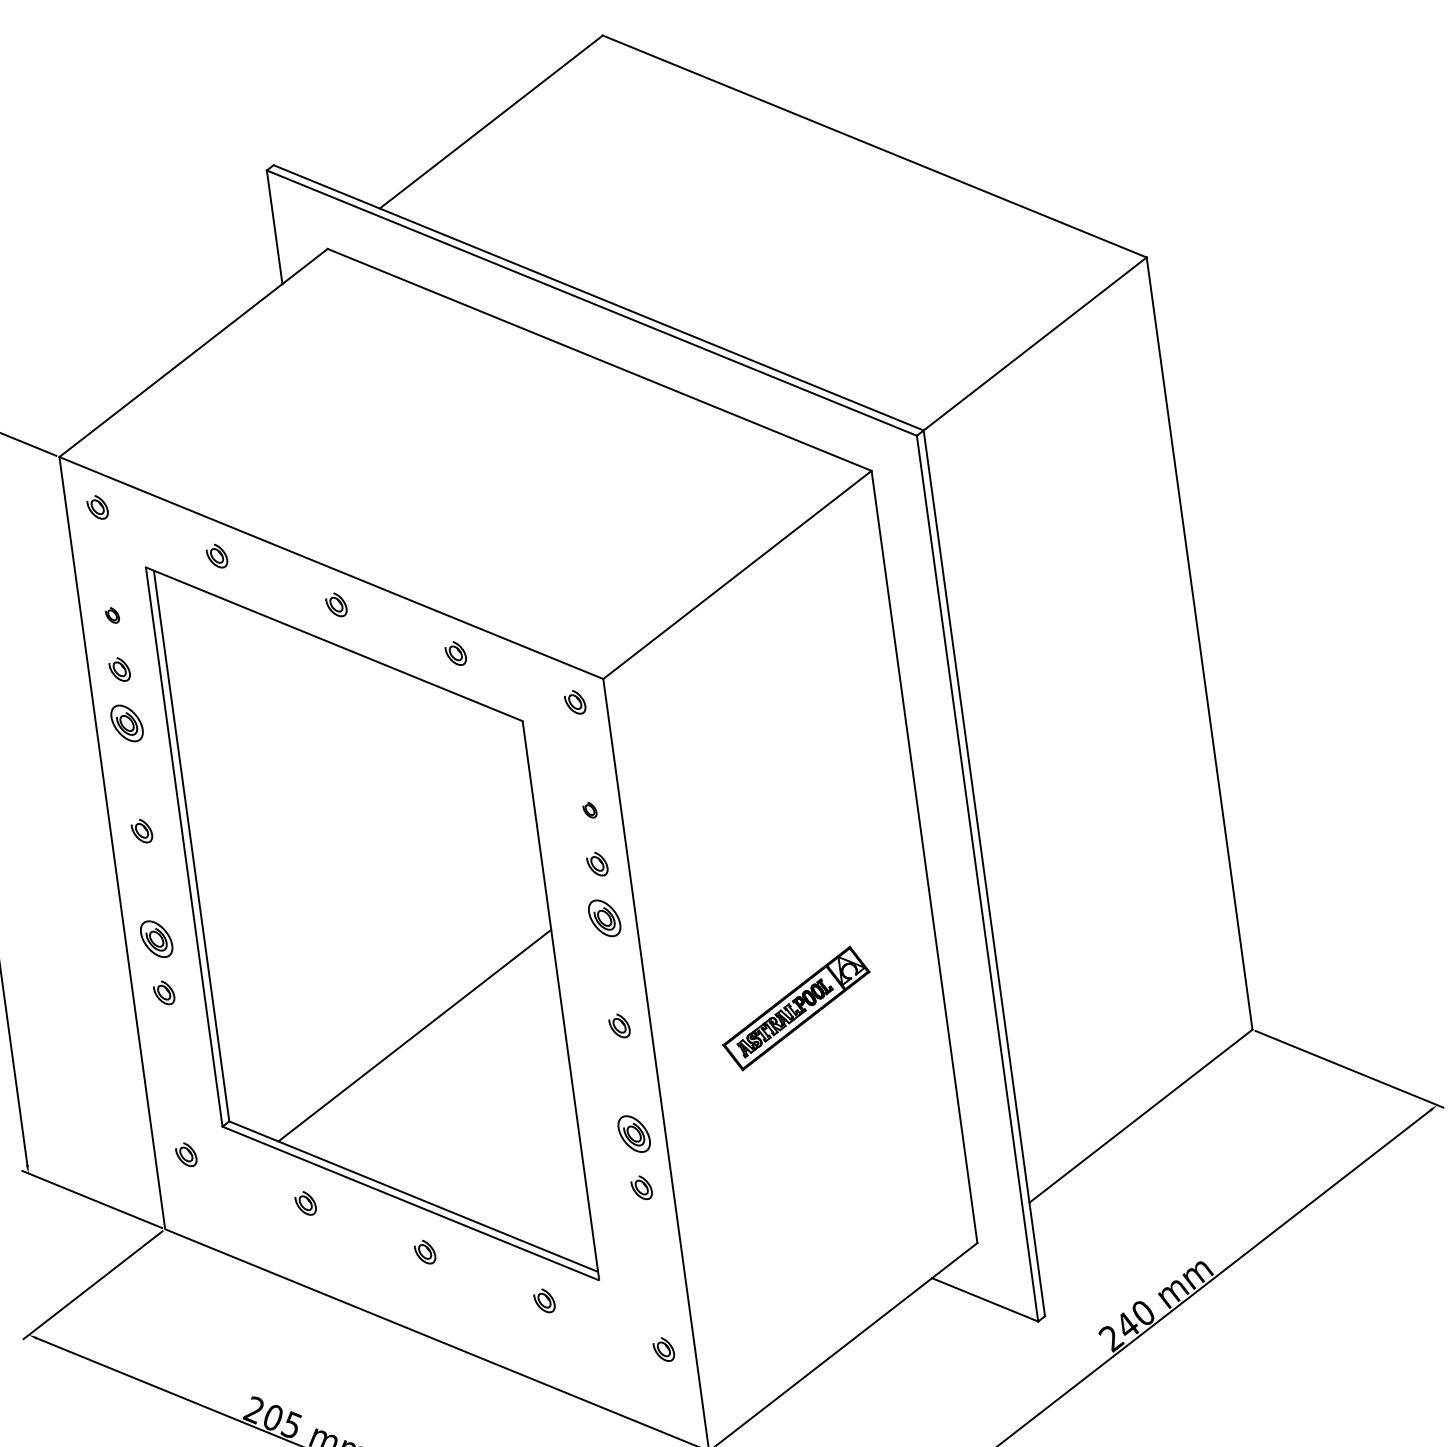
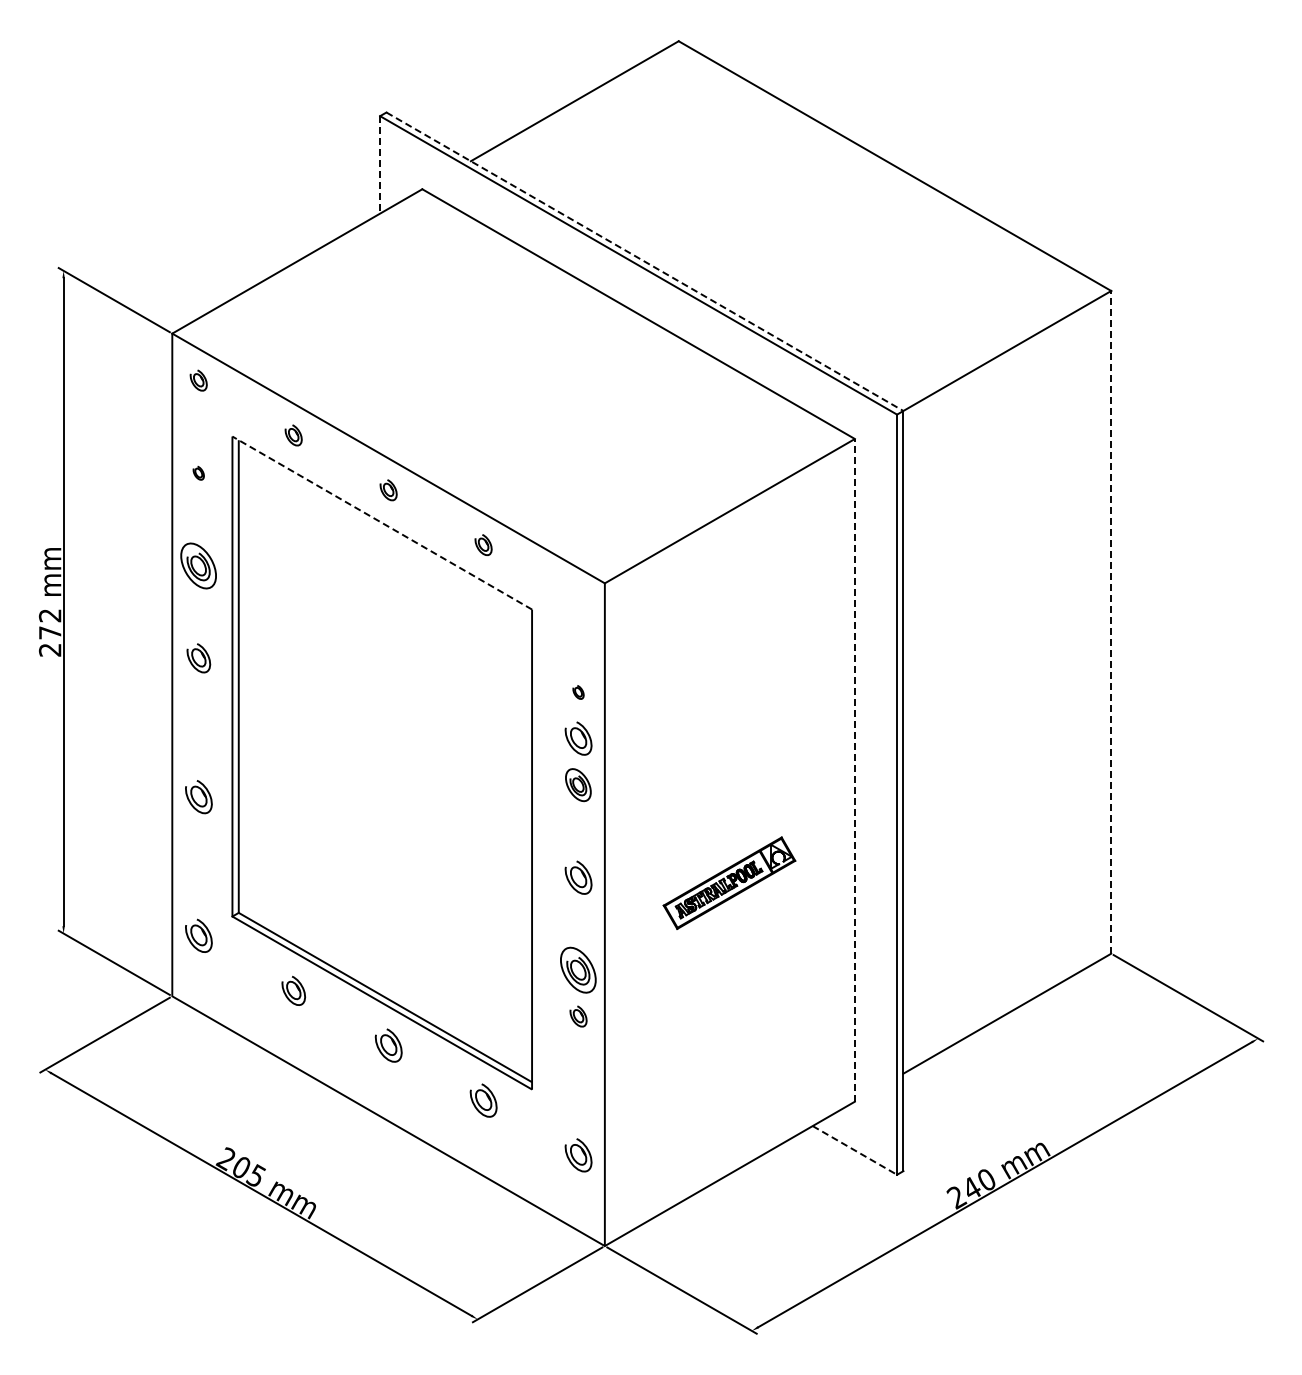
line: (275, 226) -> (380, 164), solid -> dashed
line: (599, 297) -> (645, 261), solid -> dashed
line: (1199, 642) -> (1111, 621), solid -> dashed
line: (334, 644) -> (382, 523), solid -> dashed
part: (119, 669) -> (198, 519), removed
part: (575, 702) -> (578, 599), removed
part: (126, 723) -> (198, 565), size x1.4
part: (141, 831) -> (198, 658), size x1.4
line: (923, 856) -> (854, 769), solid -> dashed
part: (597, 863) -> (578, 738), size x1.6
part: (156, 938) -> (198, 750), removed
part: (163, 993) -> (198, 797), size x1.6
part: (619, 1025) -> (578, 877), size x1.6
line: (414, 1035) -> (404, 861), removed
part: (634, 1134) -> (578, 970), size x1.4
part: (186, 1155) -> (198, 936), size x1.6
part: (305, 1203) -> (293, 990), size x1.4
part: (424, 1252) -> (388, 1045), size x1.6
part: (544, 1300) -> (483, 1100), size x1.6
line: (984, 1300) -> (854, 1150), solid -> dashed
part: (663, 1349) -> (578, 1155), size x1.6

